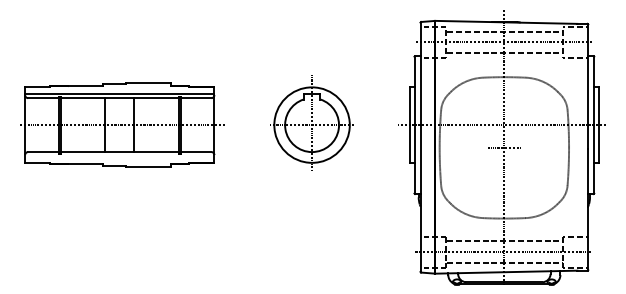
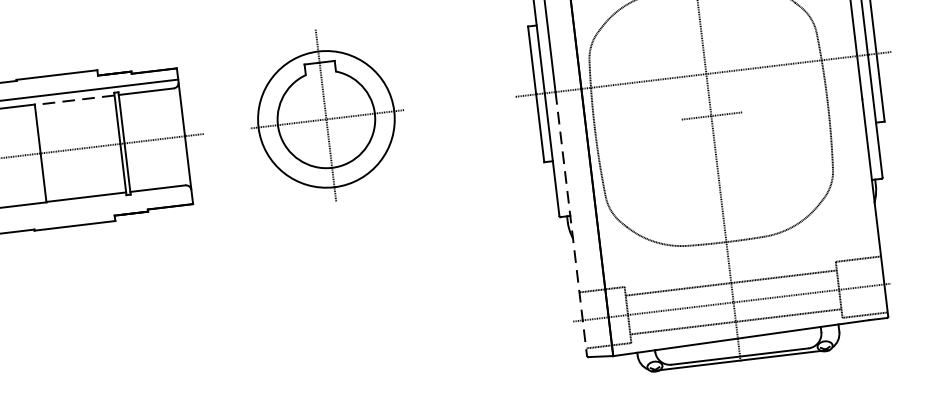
line: (155, 98) -> (73, 101), solid -> dashed
part: (311, 122) -> (324, 114), moved
line: (420, 199) -> (571, 225), solid -> dashed

